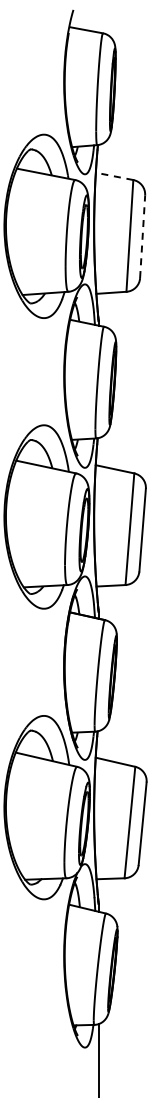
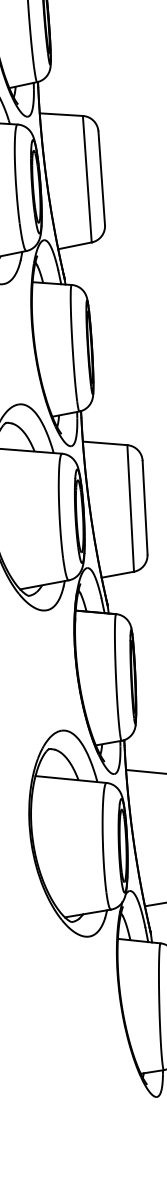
line: (114, 176) -> (61, 114), dashed -> solid
line: (142, 236) -> (101, 177), dashed -> solid

